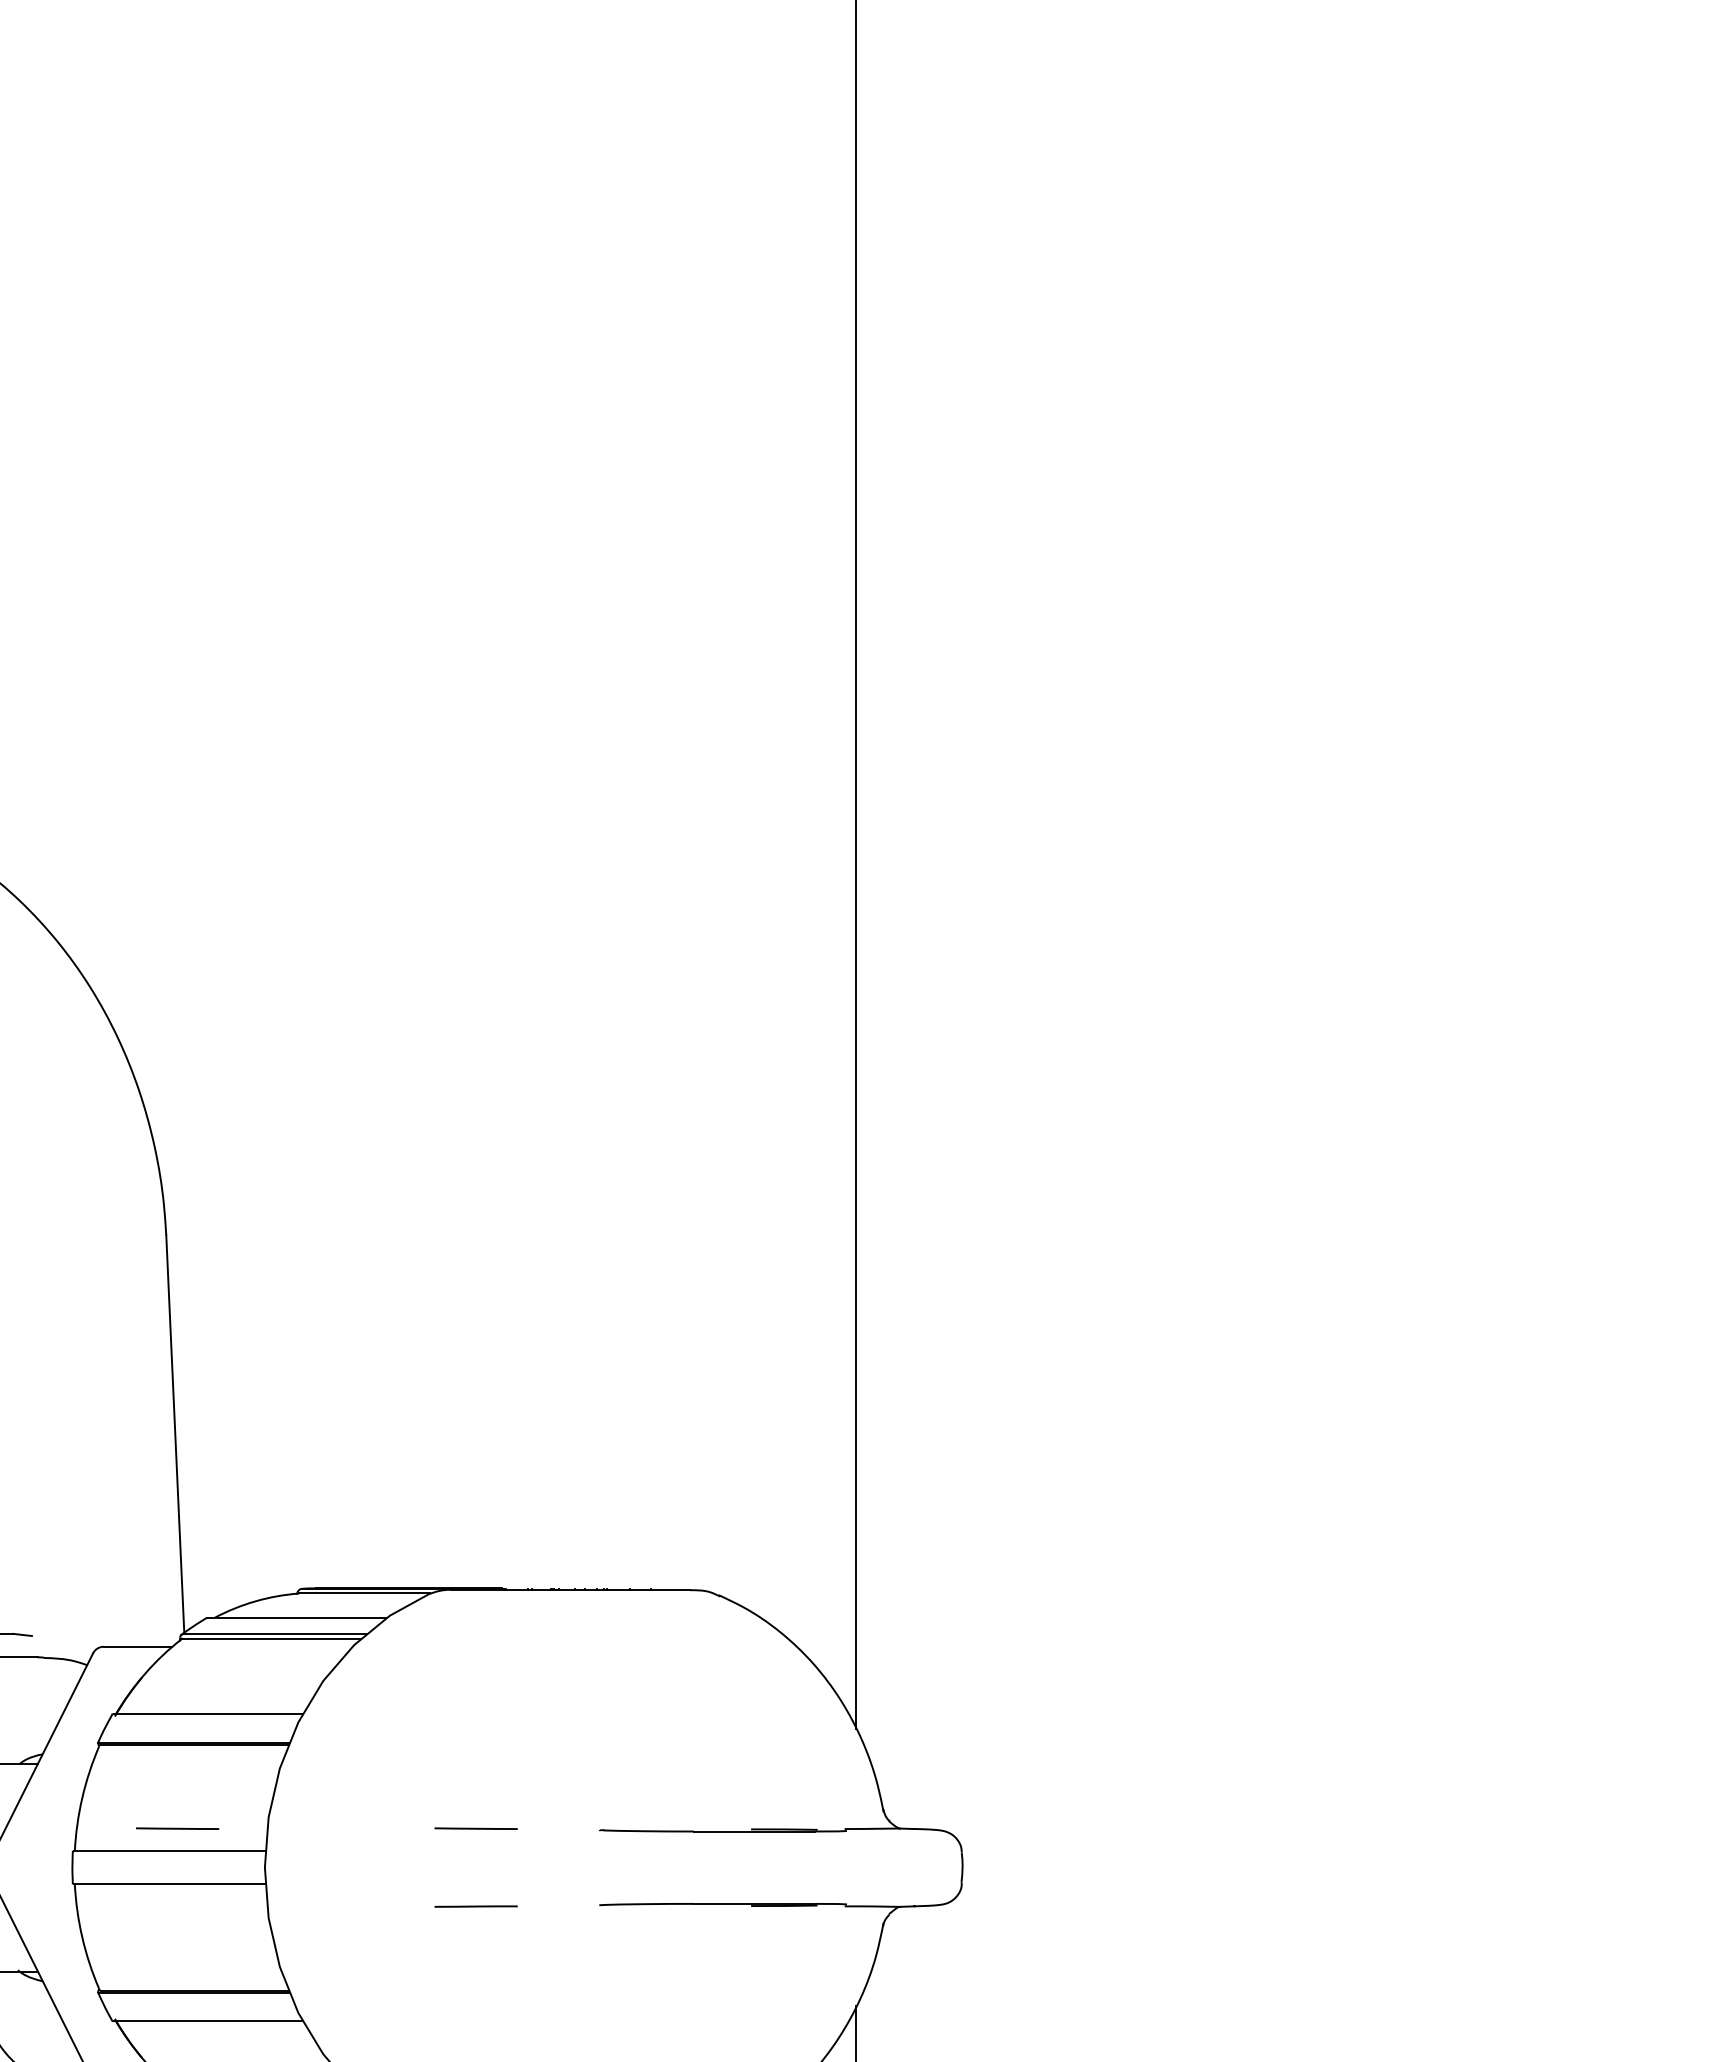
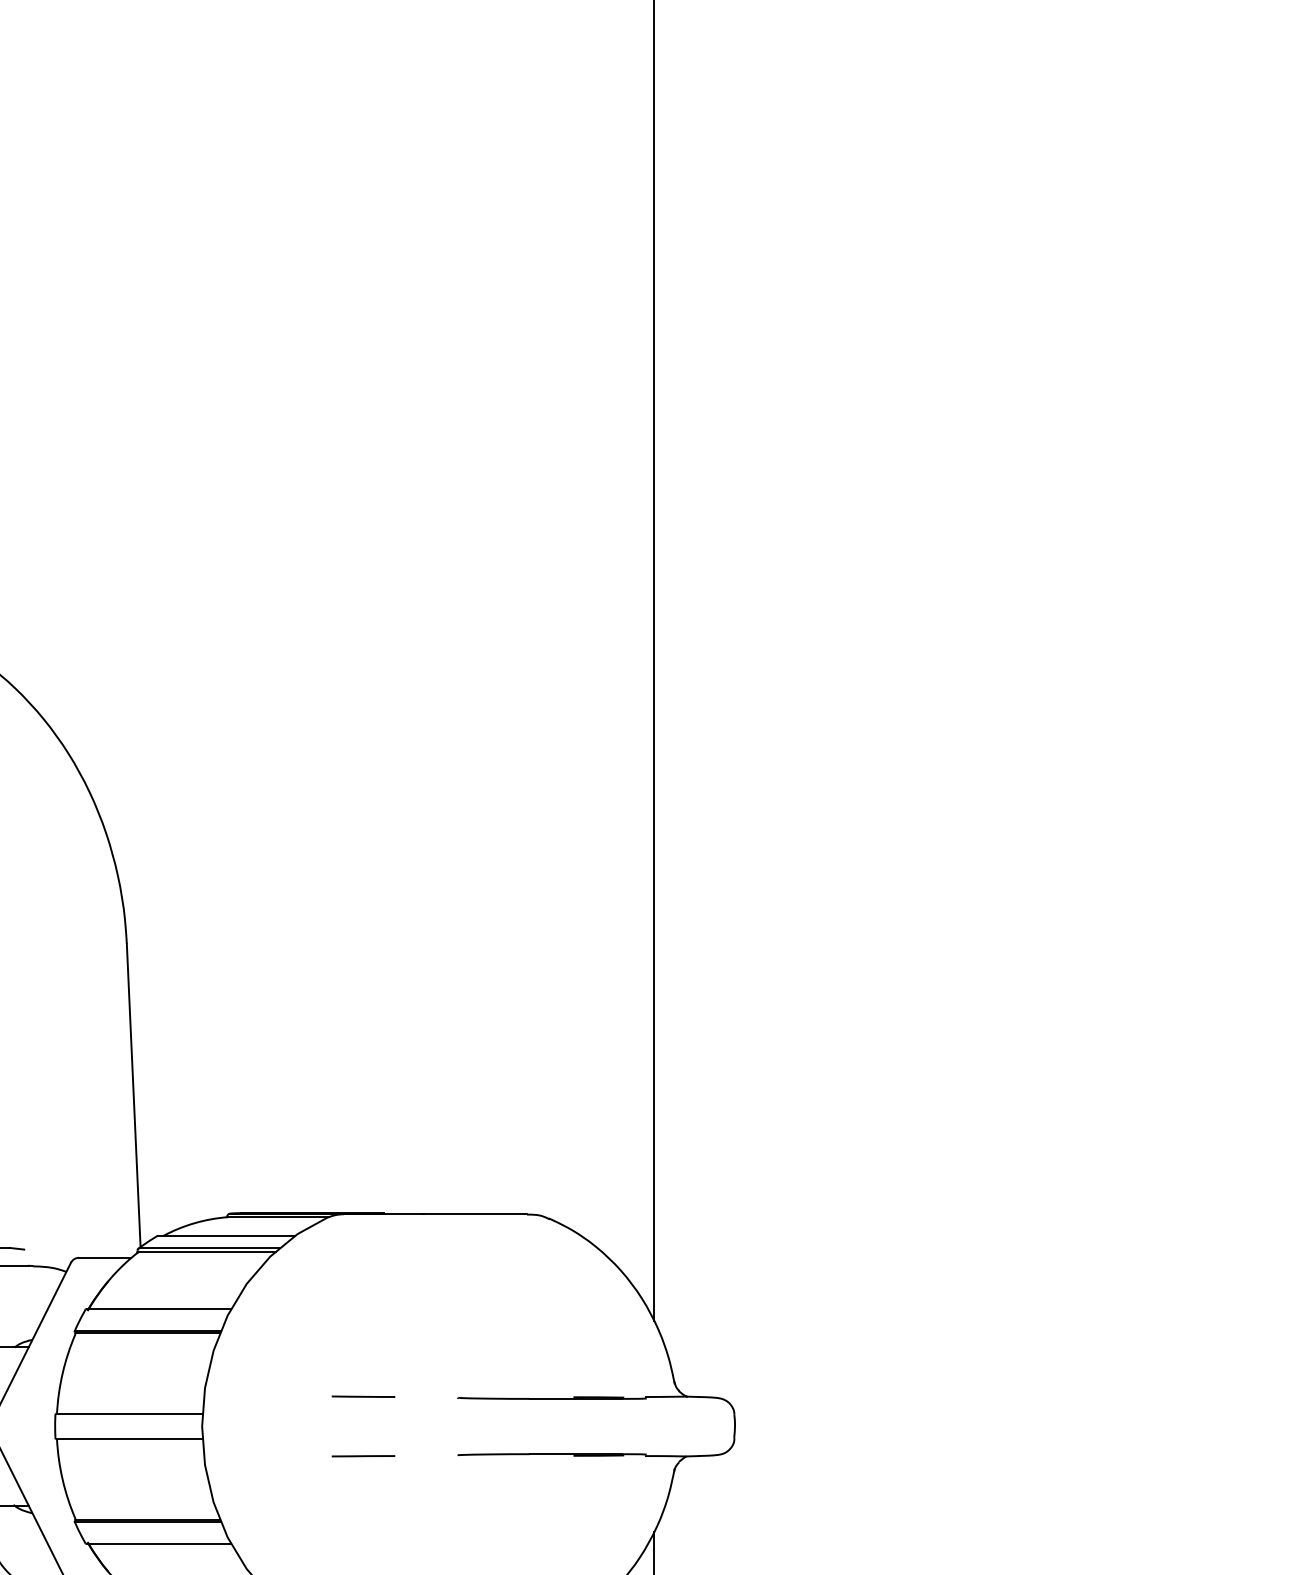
line: (177, 1828) -> (135, 1396), removed

